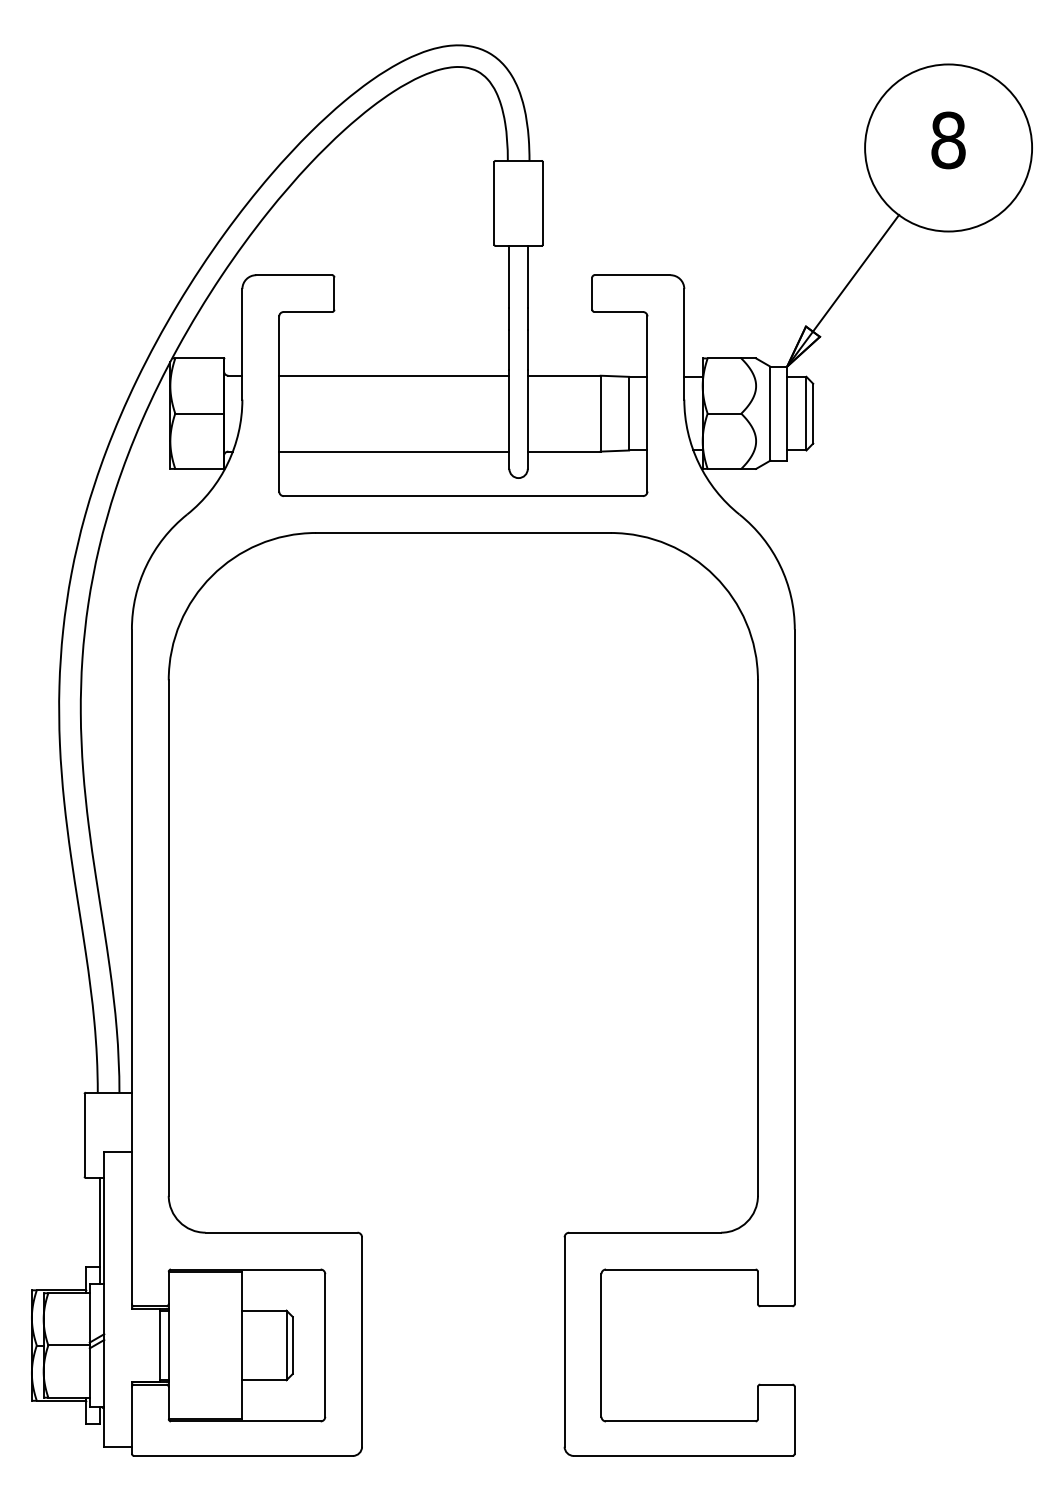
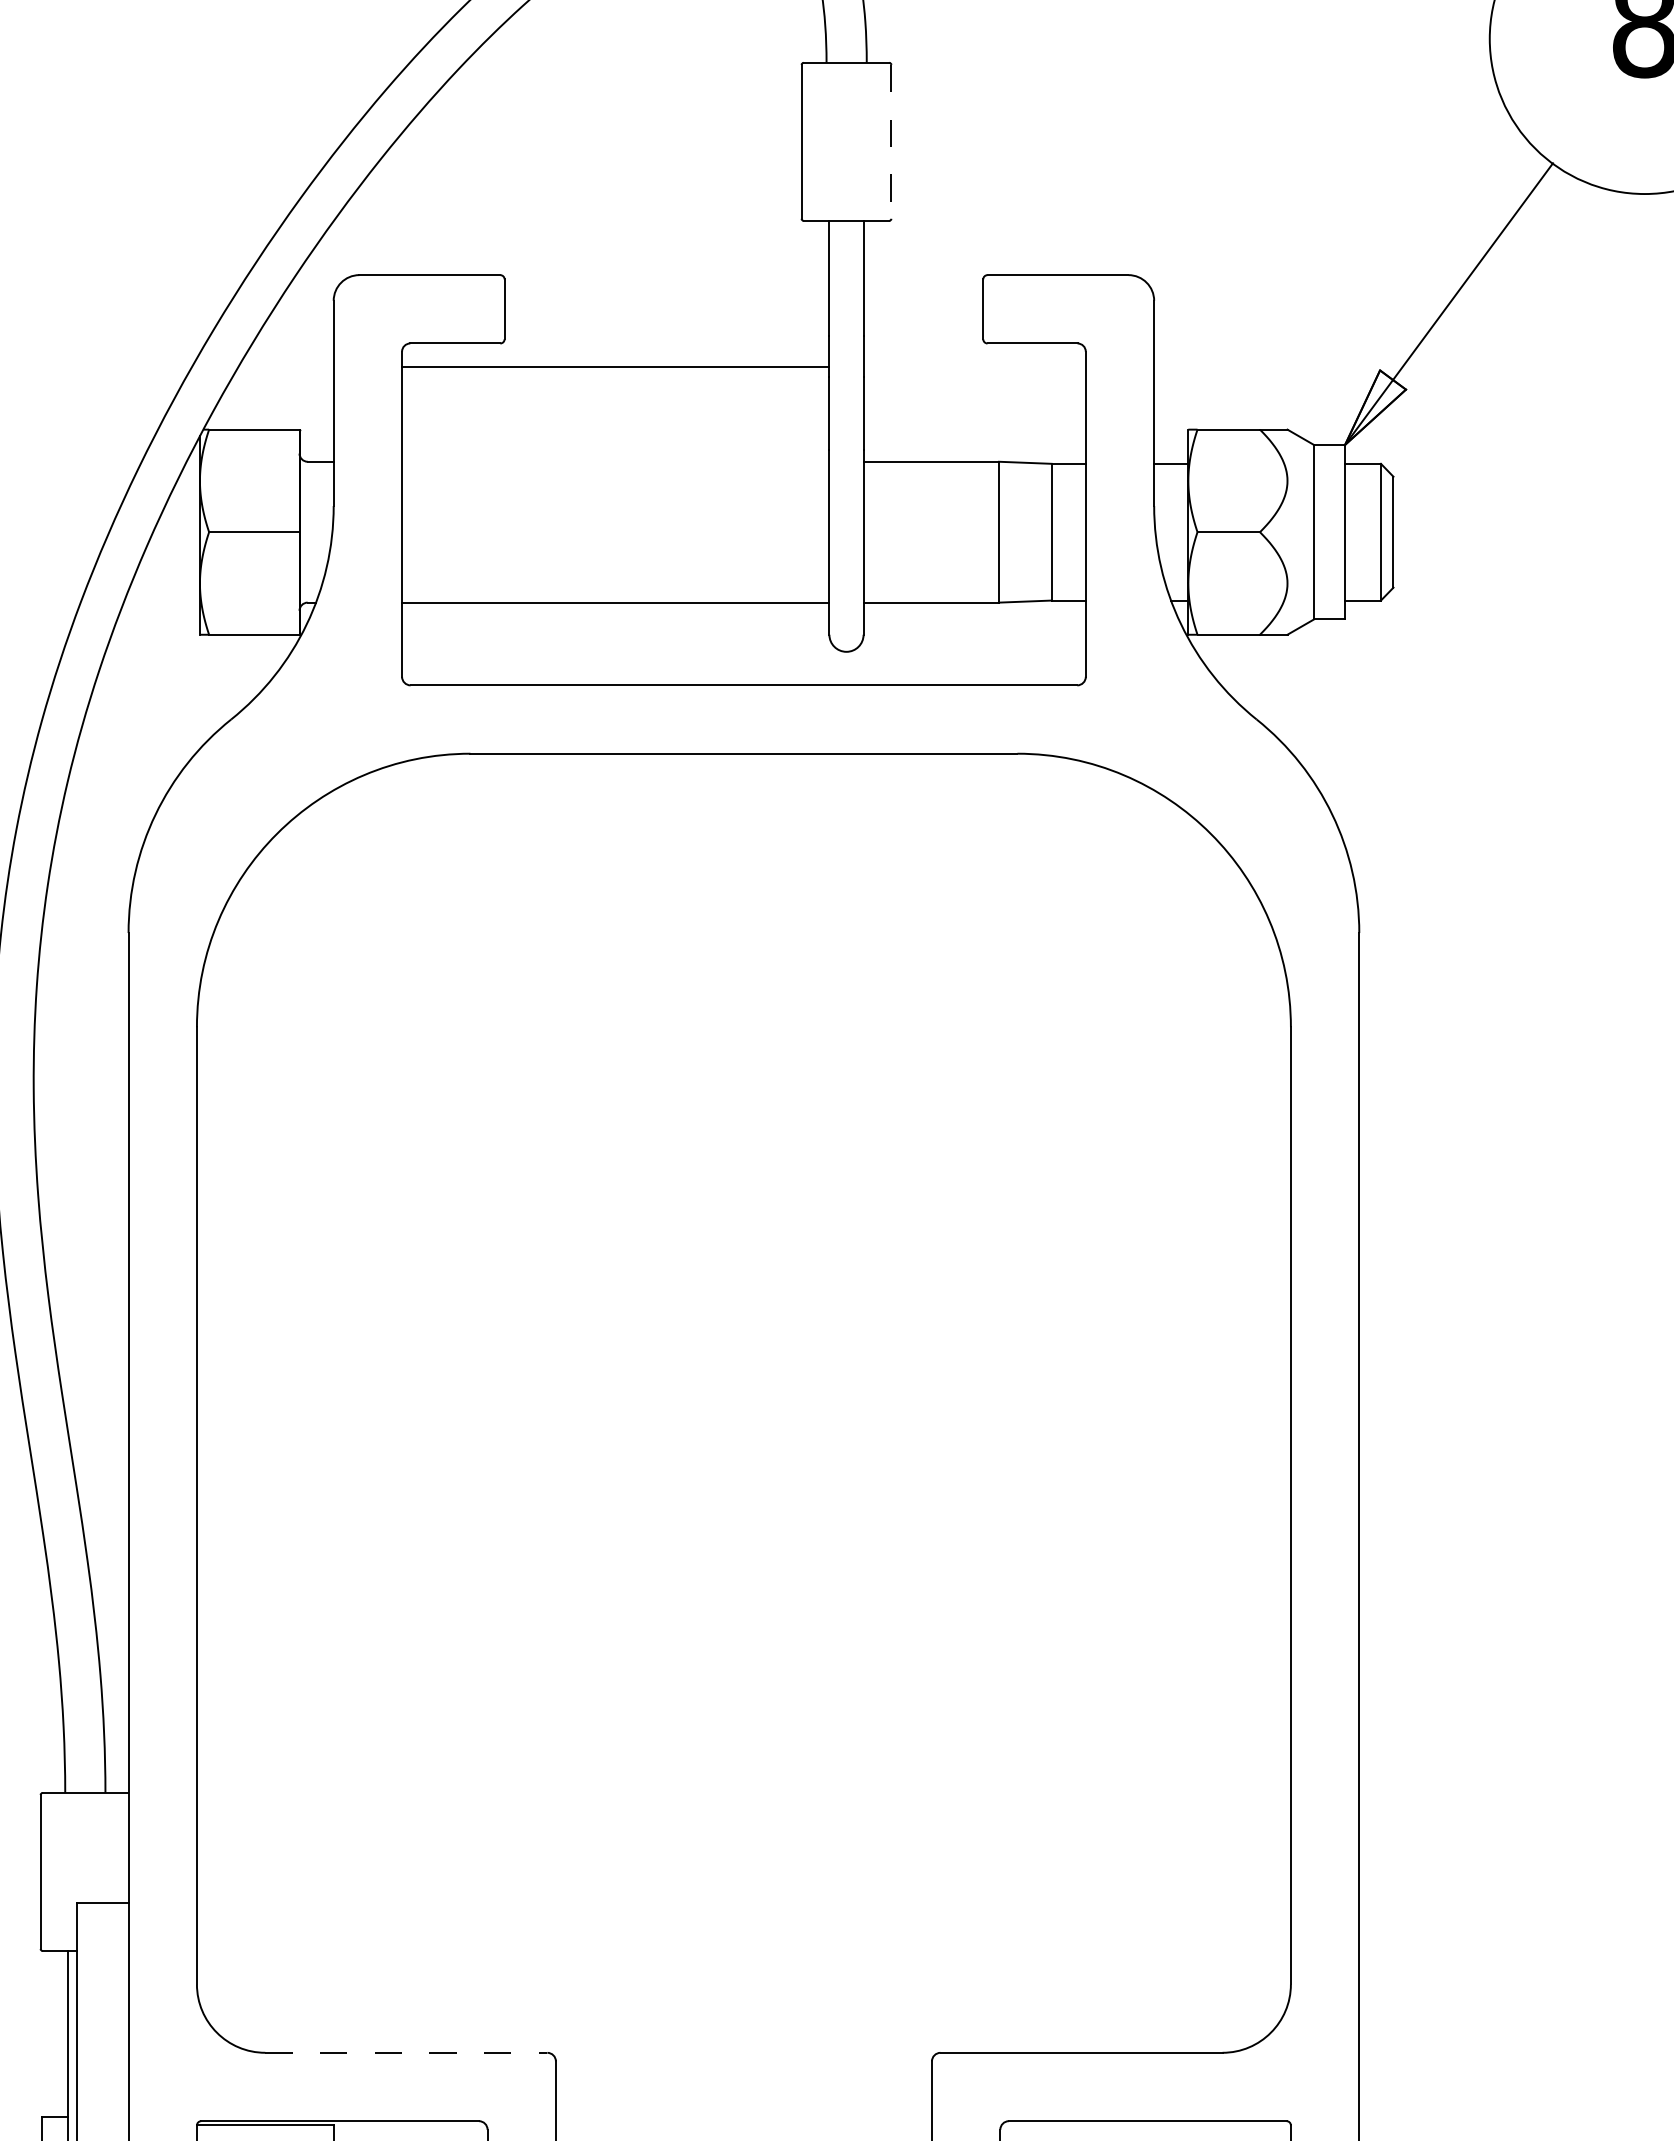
line: (542, 203) -> (890, 141), solid -> dashed
line: (394, 375) -> (616, 366), moved
line: (281, 1232) -> (406, 2052), solid -> dashed

